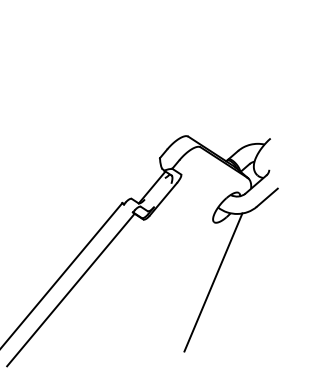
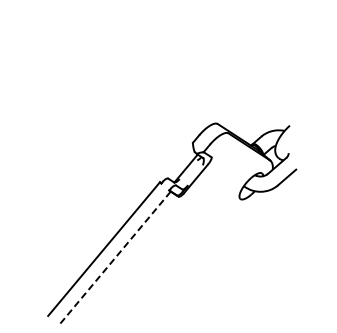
line: (213, 282) -> (239, 251), removed
line: (70, 290) -> (114, 258), solid -> dashed

